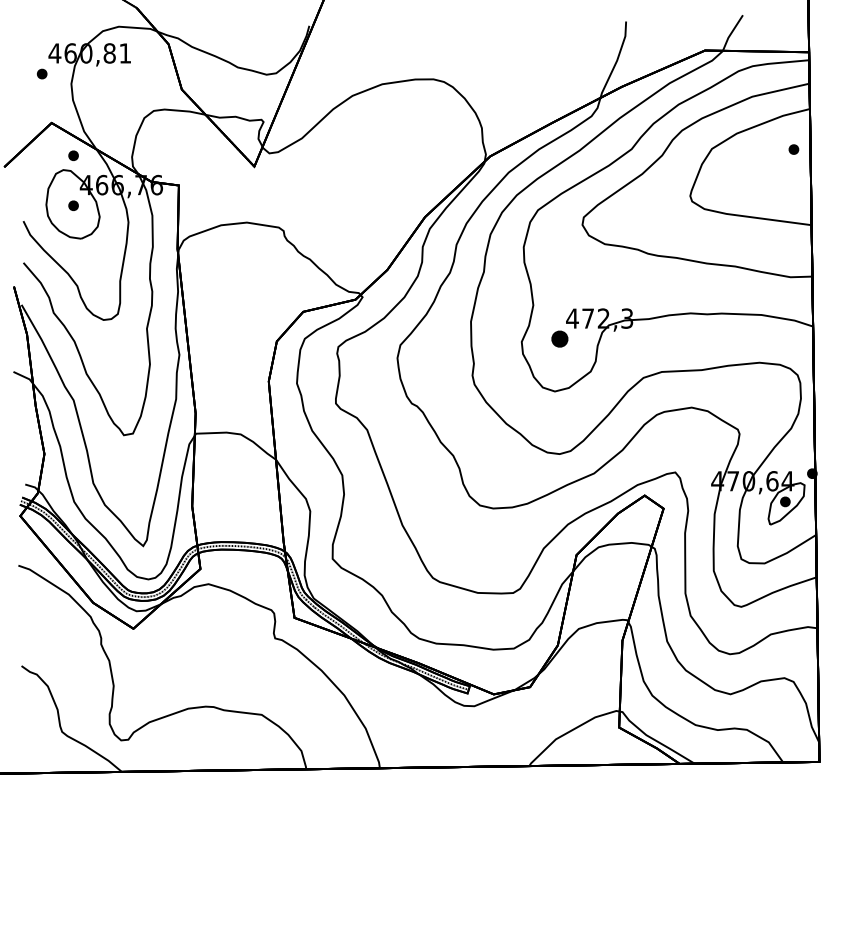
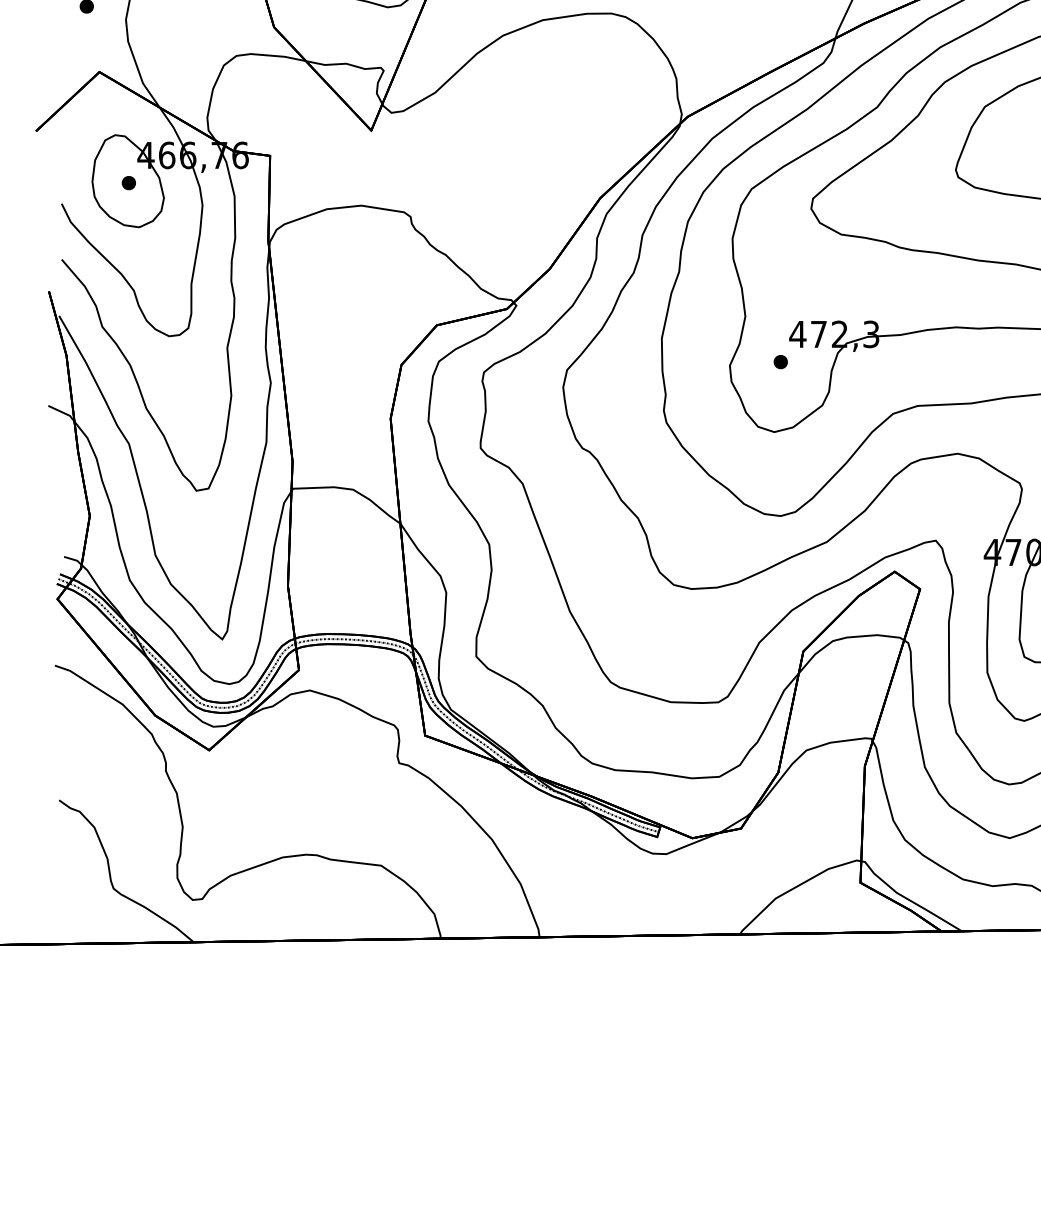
part: (73, 155) -> (128, 115), removed
part: (559, 339) -> (780, 362), size x0.62

